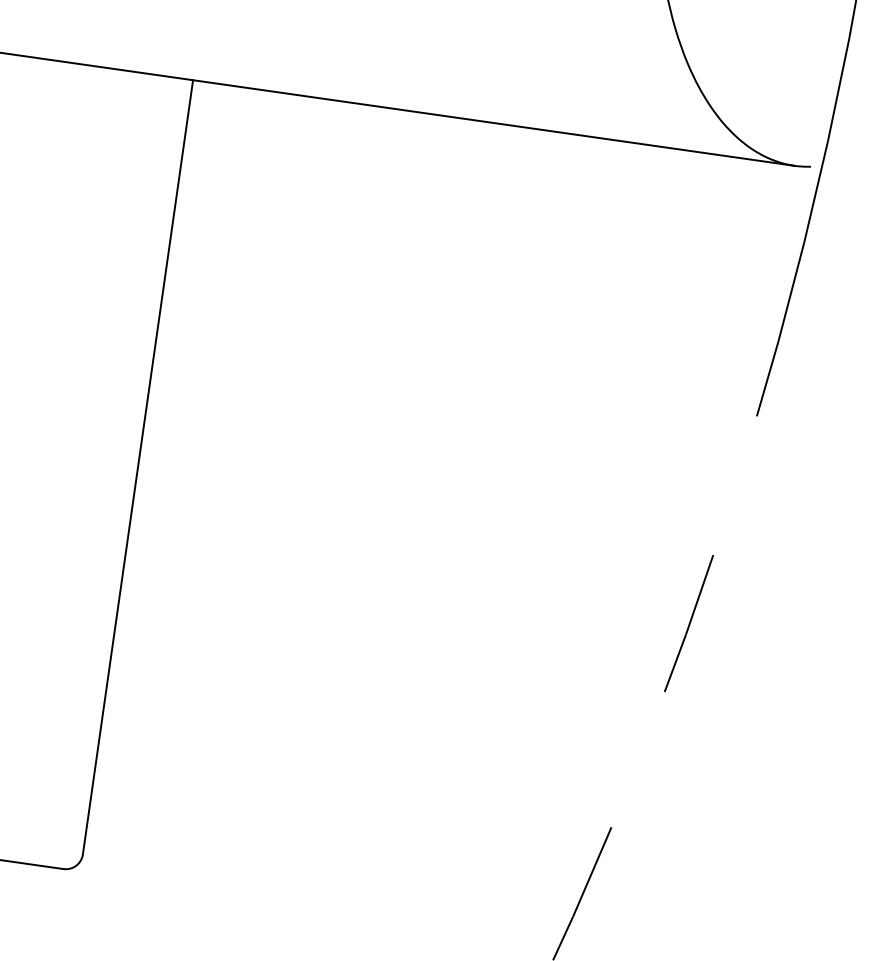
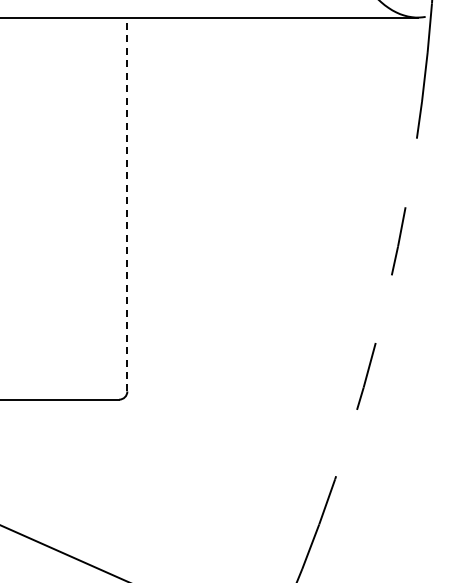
line: (138, 467) -> (127, 204), solid -> dashed

